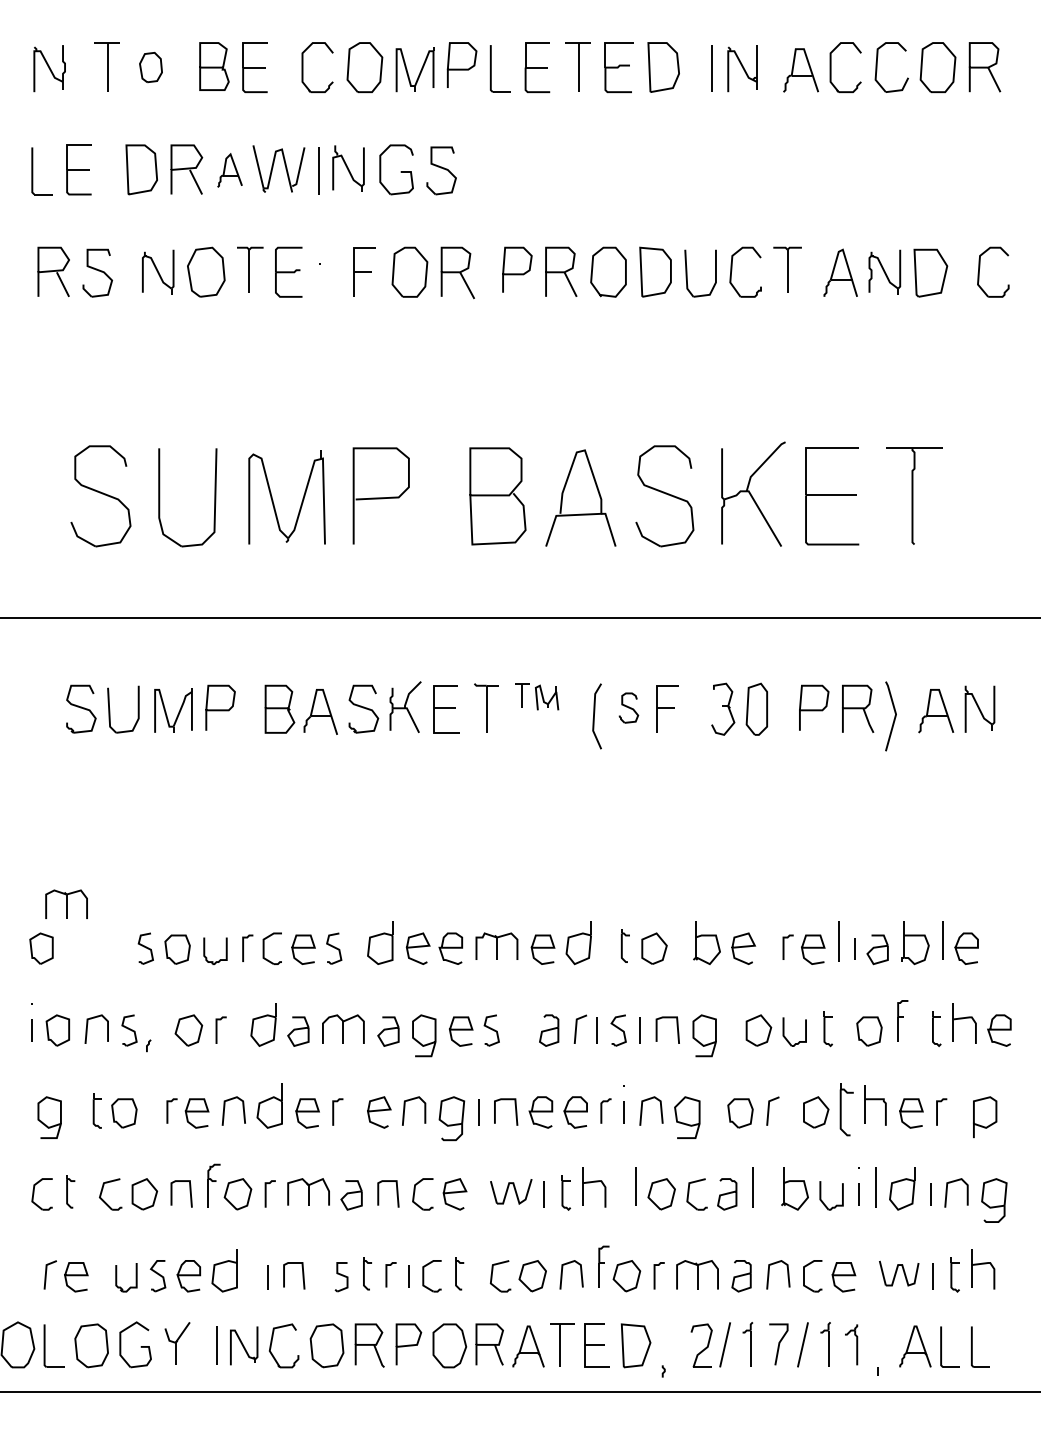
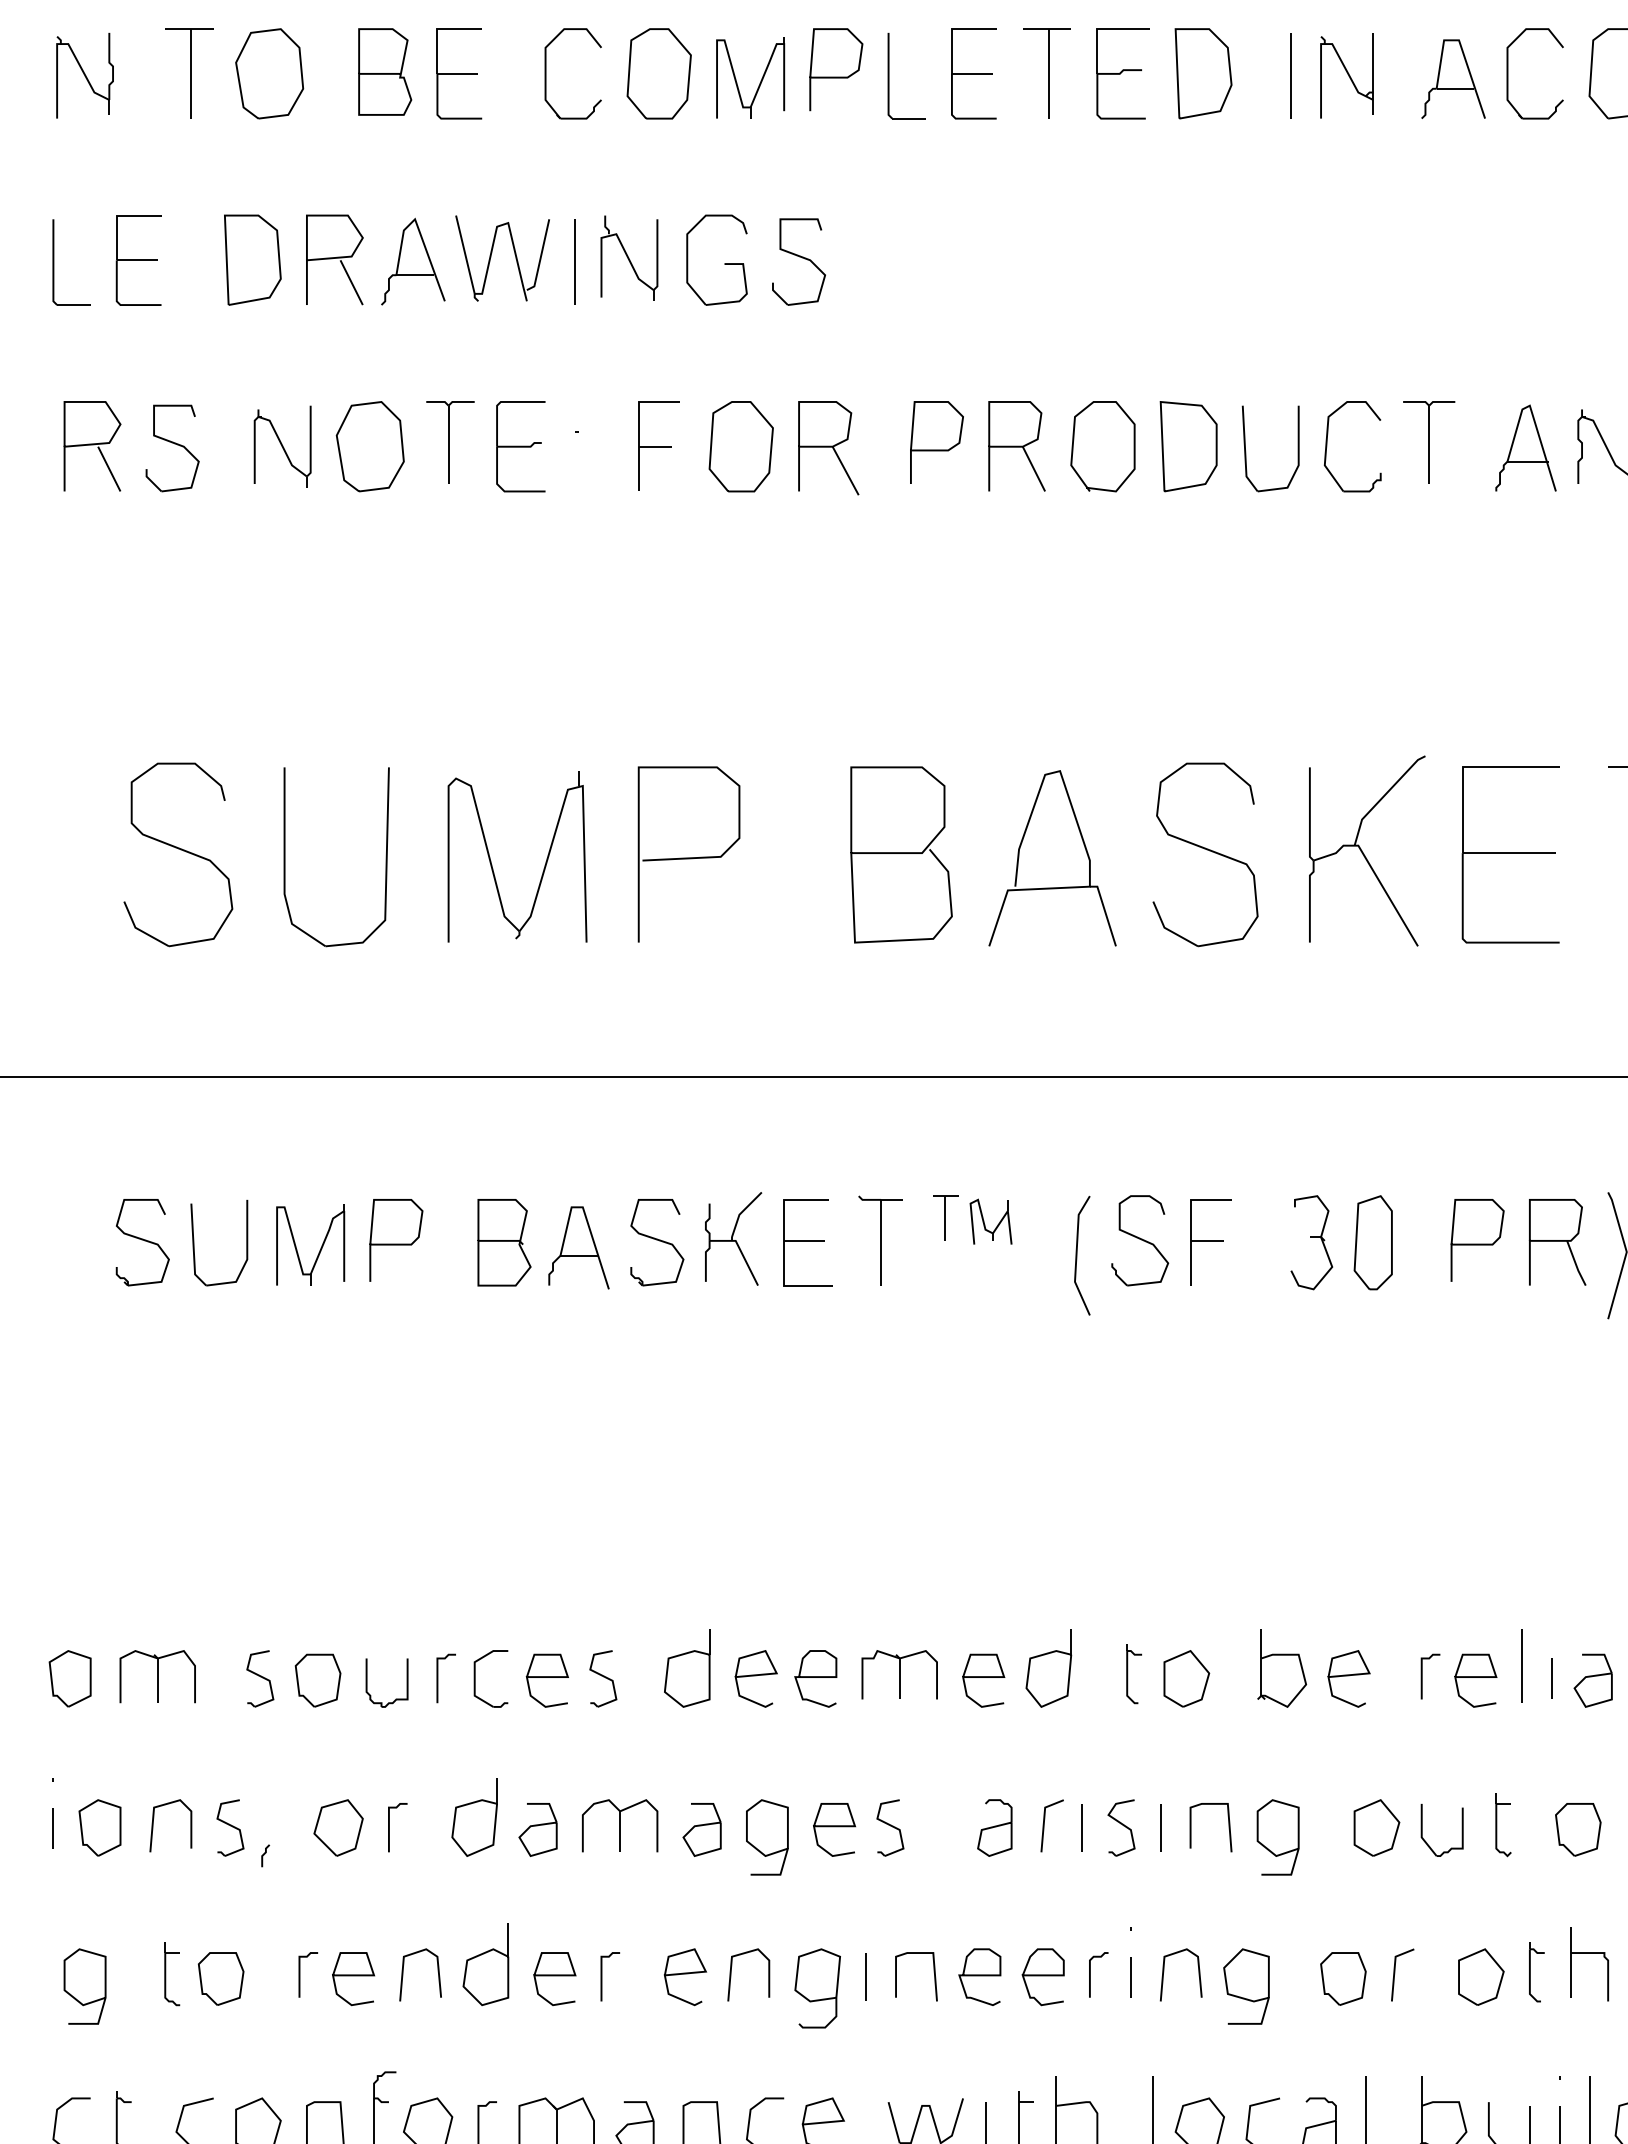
part: (150, 67) -> (268, 73), size x1.67
part: (229, 170) -> (412, 261), size x1.43
part: (628, 707) -> (1139, 1239), size x1.67
part: (66, 903) -> (157, 1674), moved
part: (846, 1109) -> (1536, 1971), size x0.62

